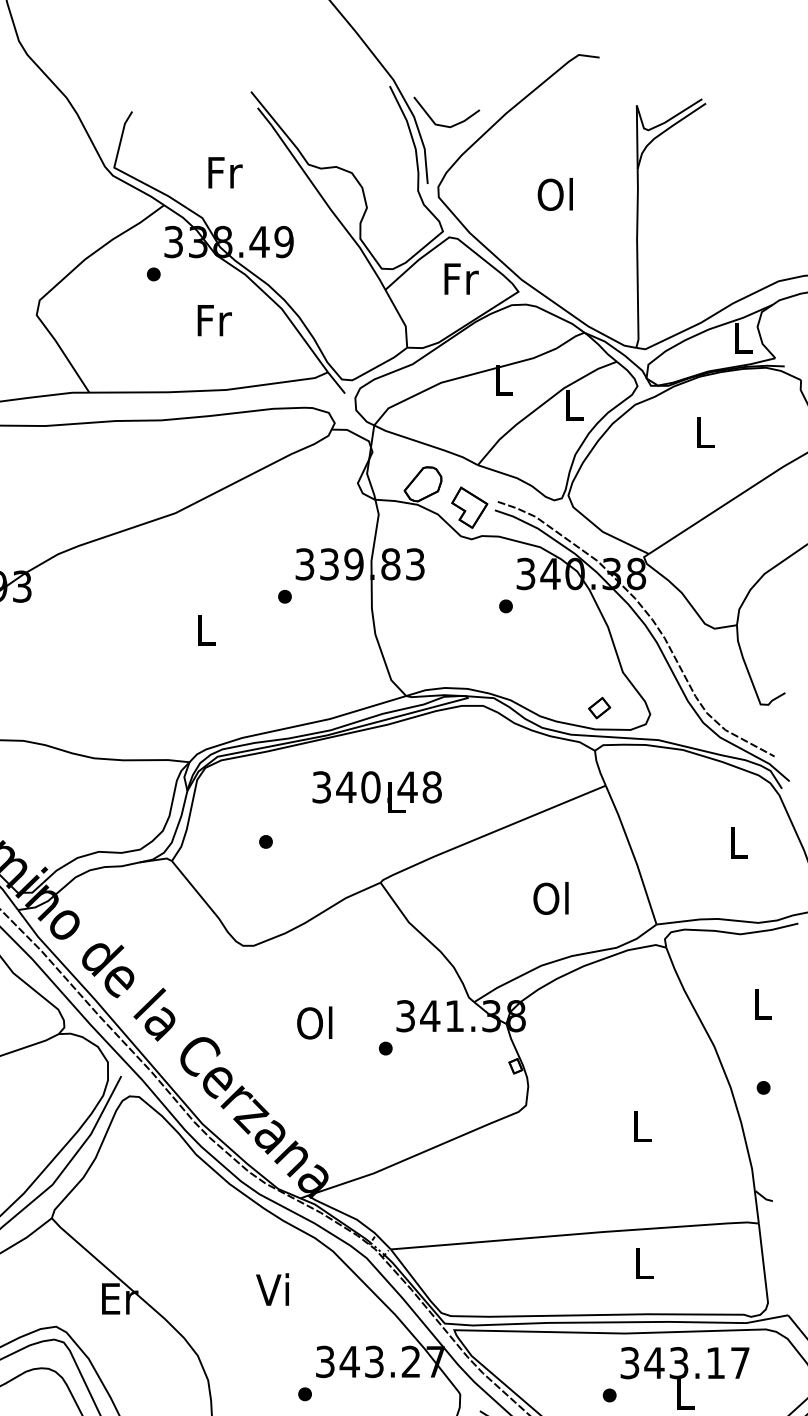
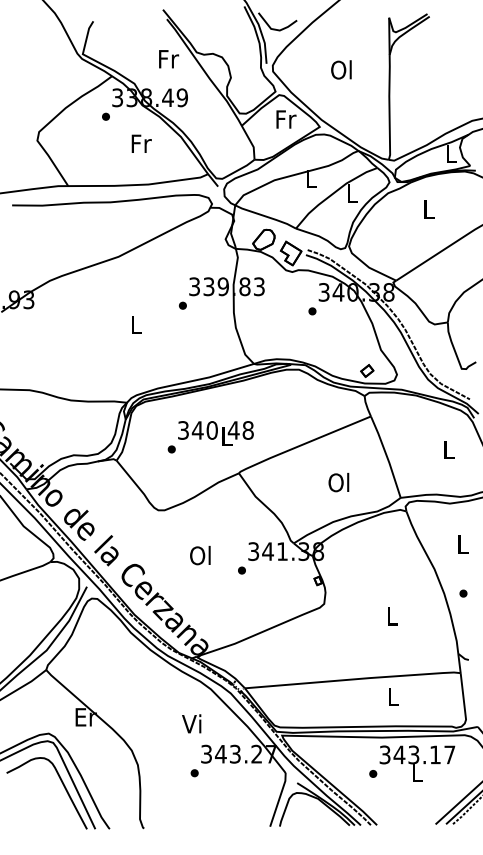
text: (226, 173) -> (169, 59), moved
text: (376, 792) -> (215, 433), moved
text: (272, 1288) -> (191, 723), moved

